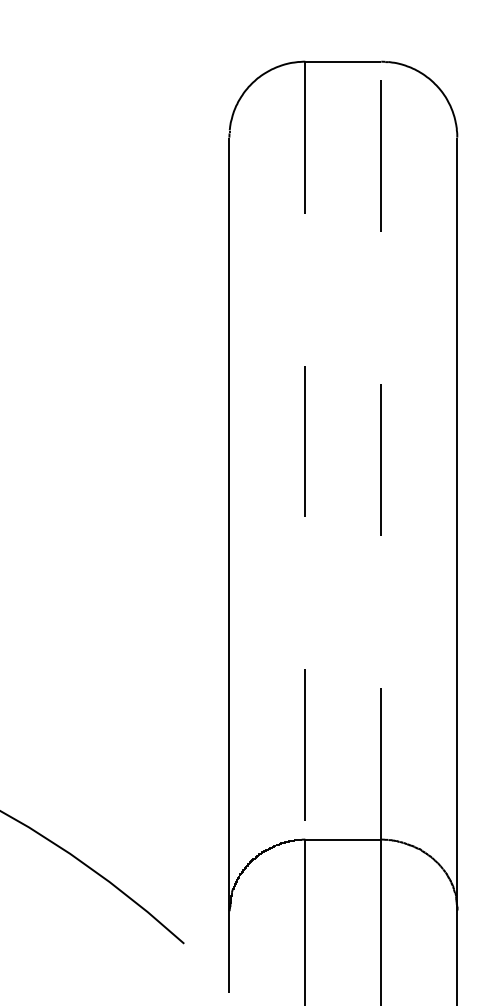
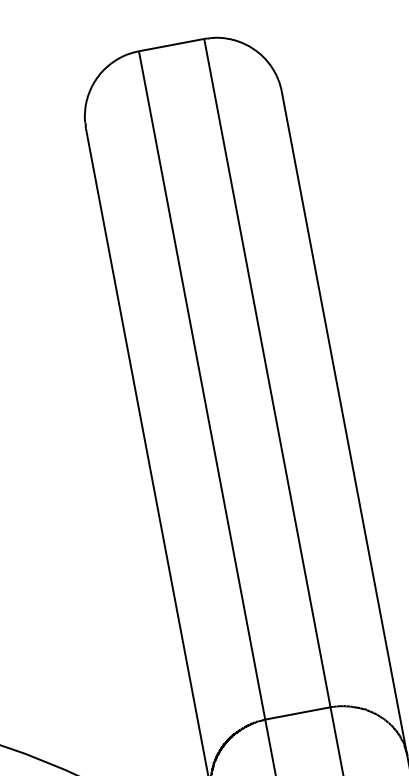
line: (305, 450) -> (202, 385), dashed -> solid
line: (381, 450) -> (267, 372), dashed -> solid

